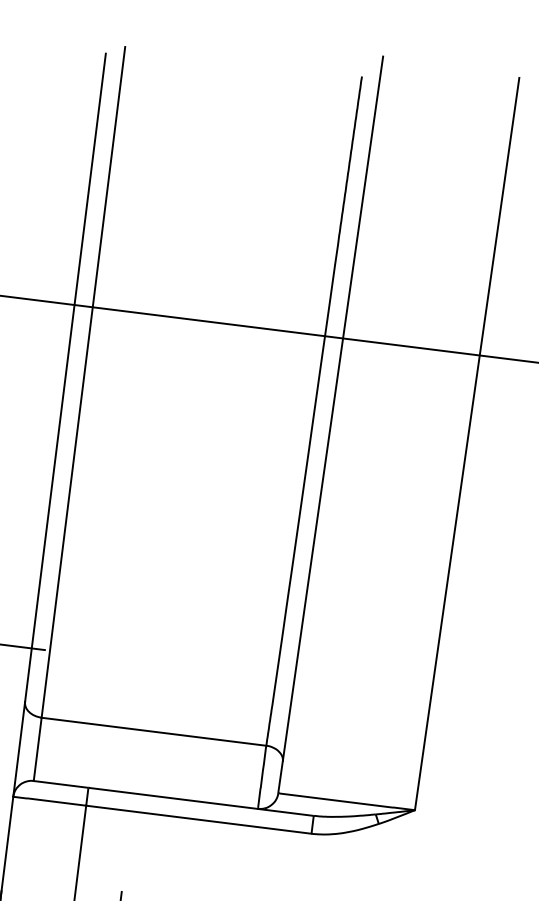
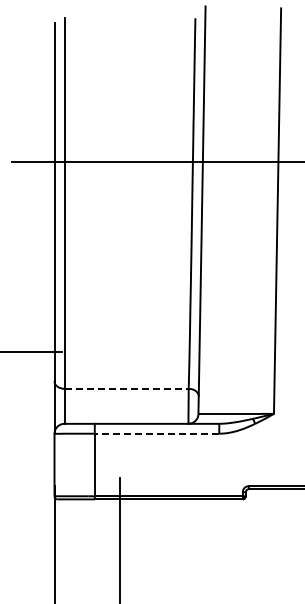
line: (155, 731) -> (127, 388), solid -> dashed
line: (197, 819) -> (156, 433), solid -> dashed

